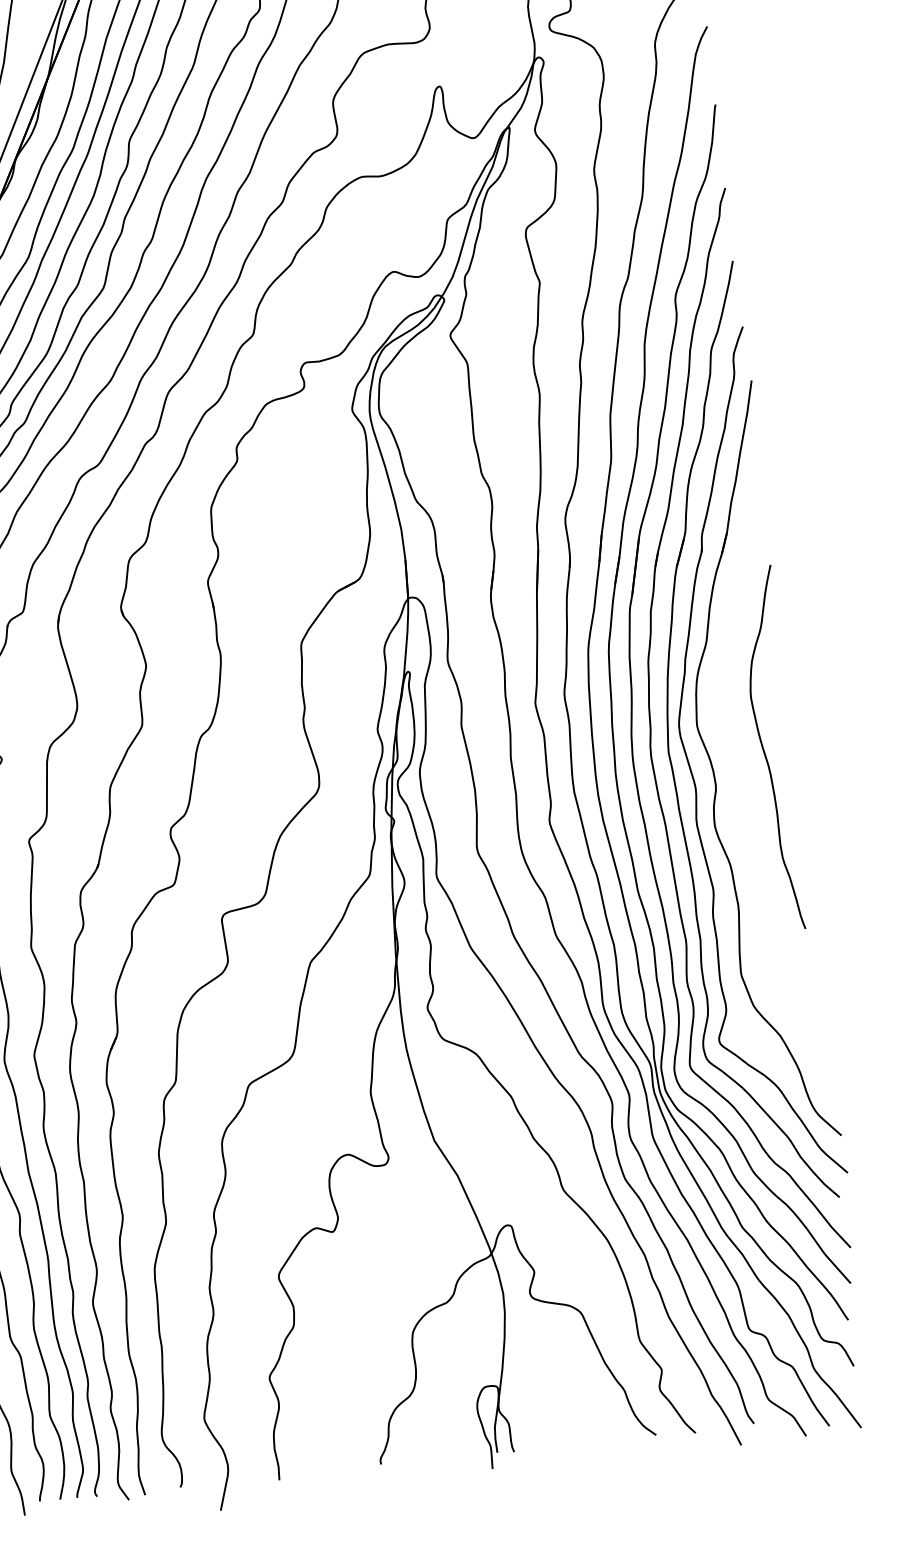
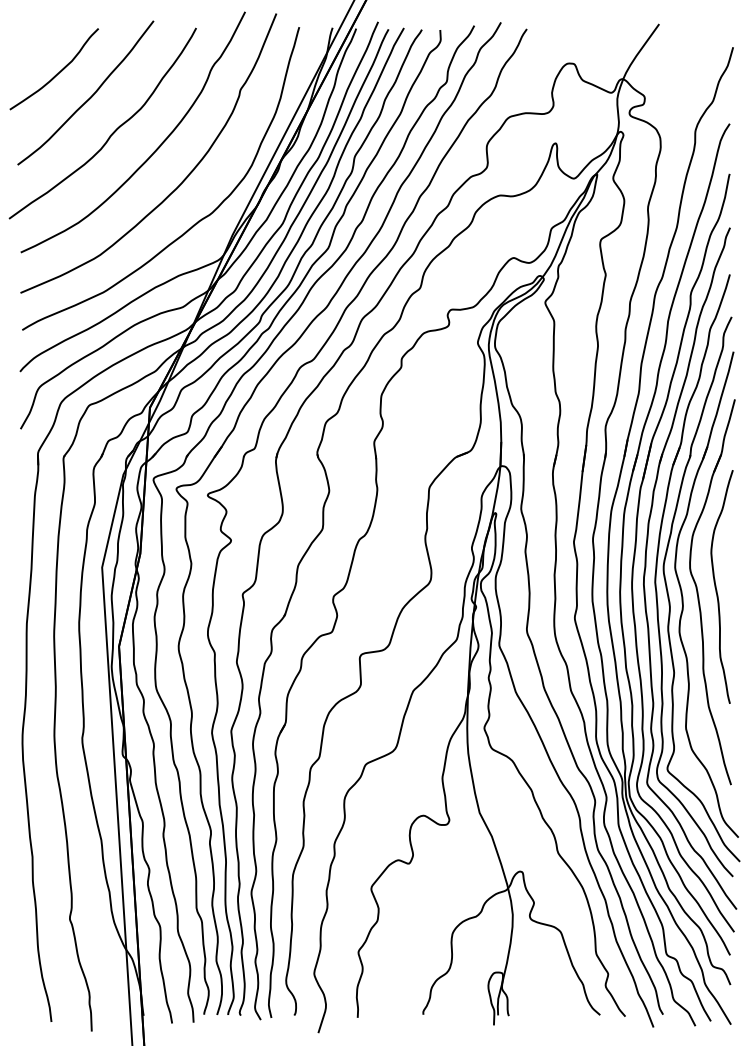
part: (740, 768) -> (699, 597), added

